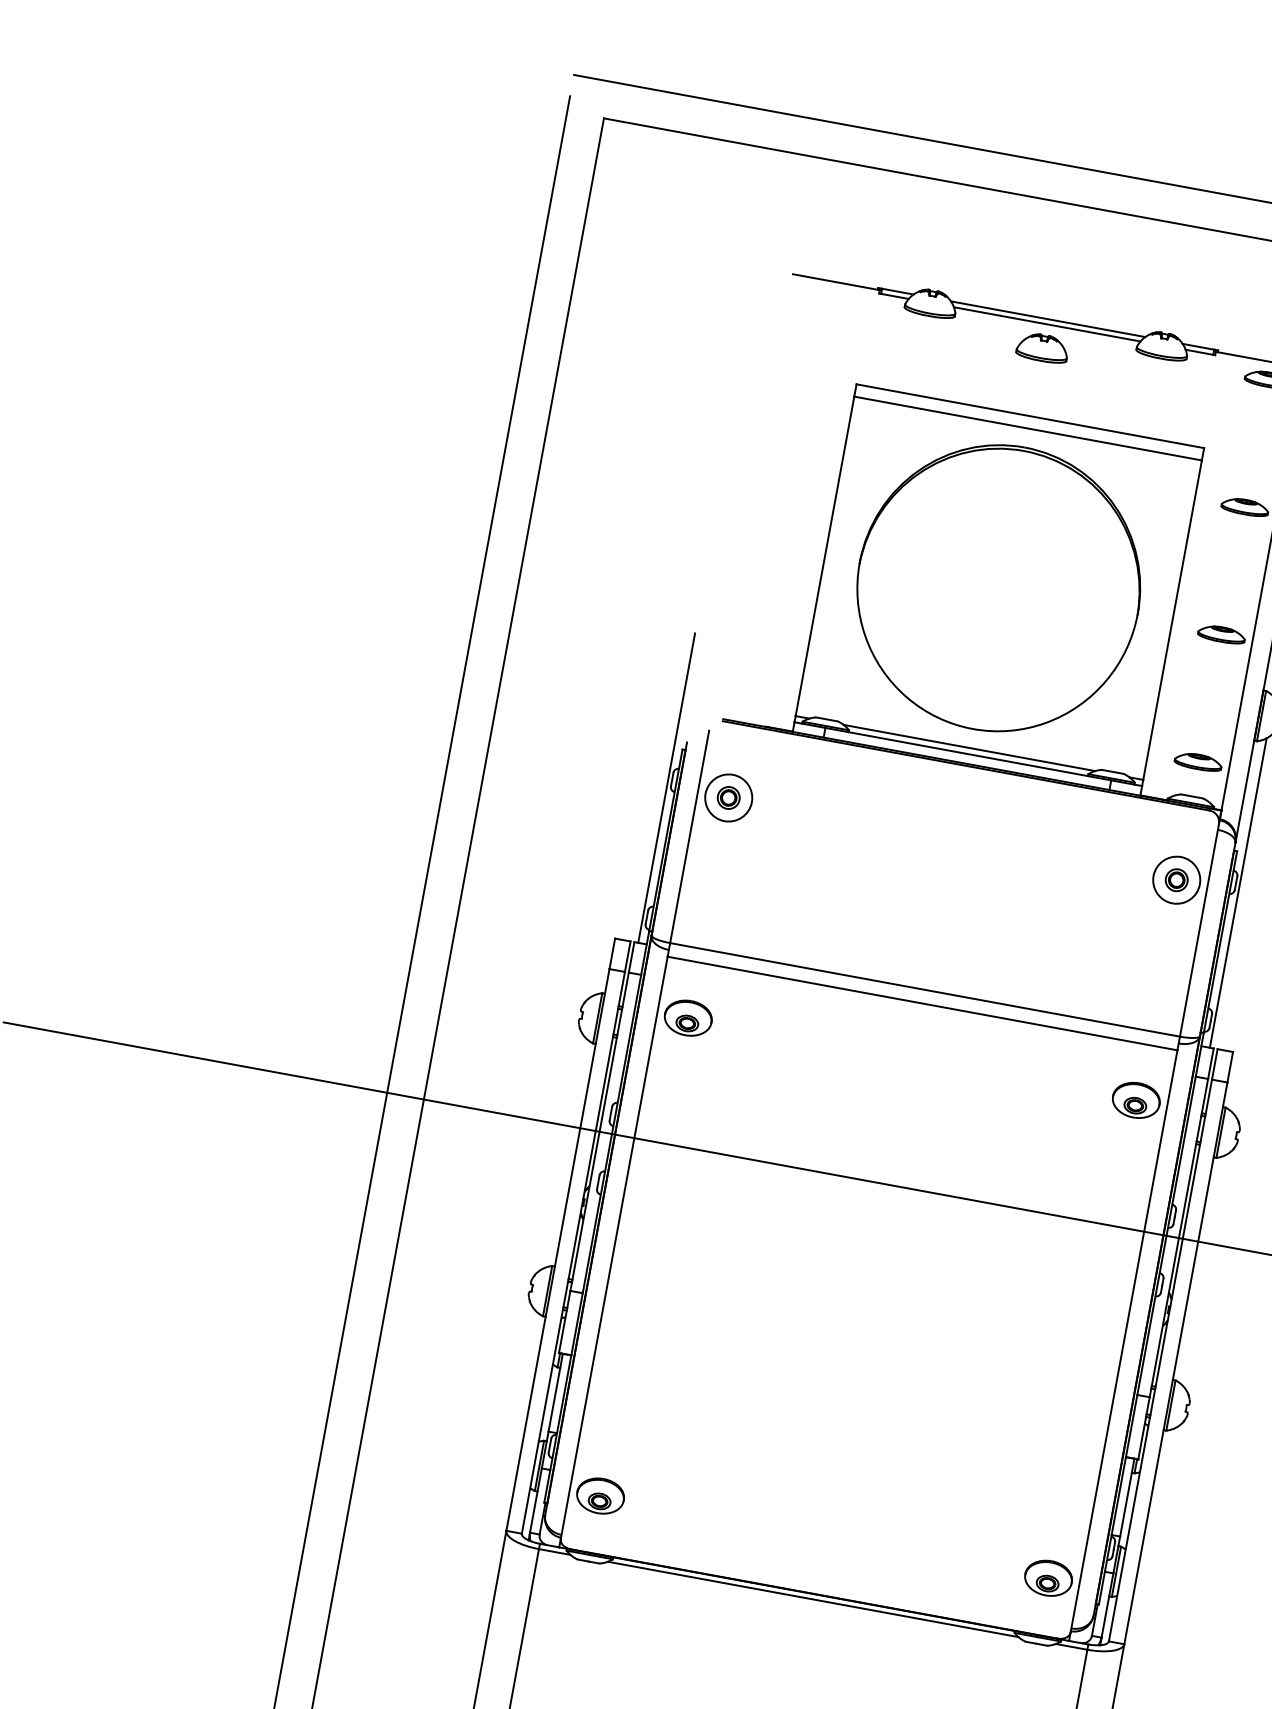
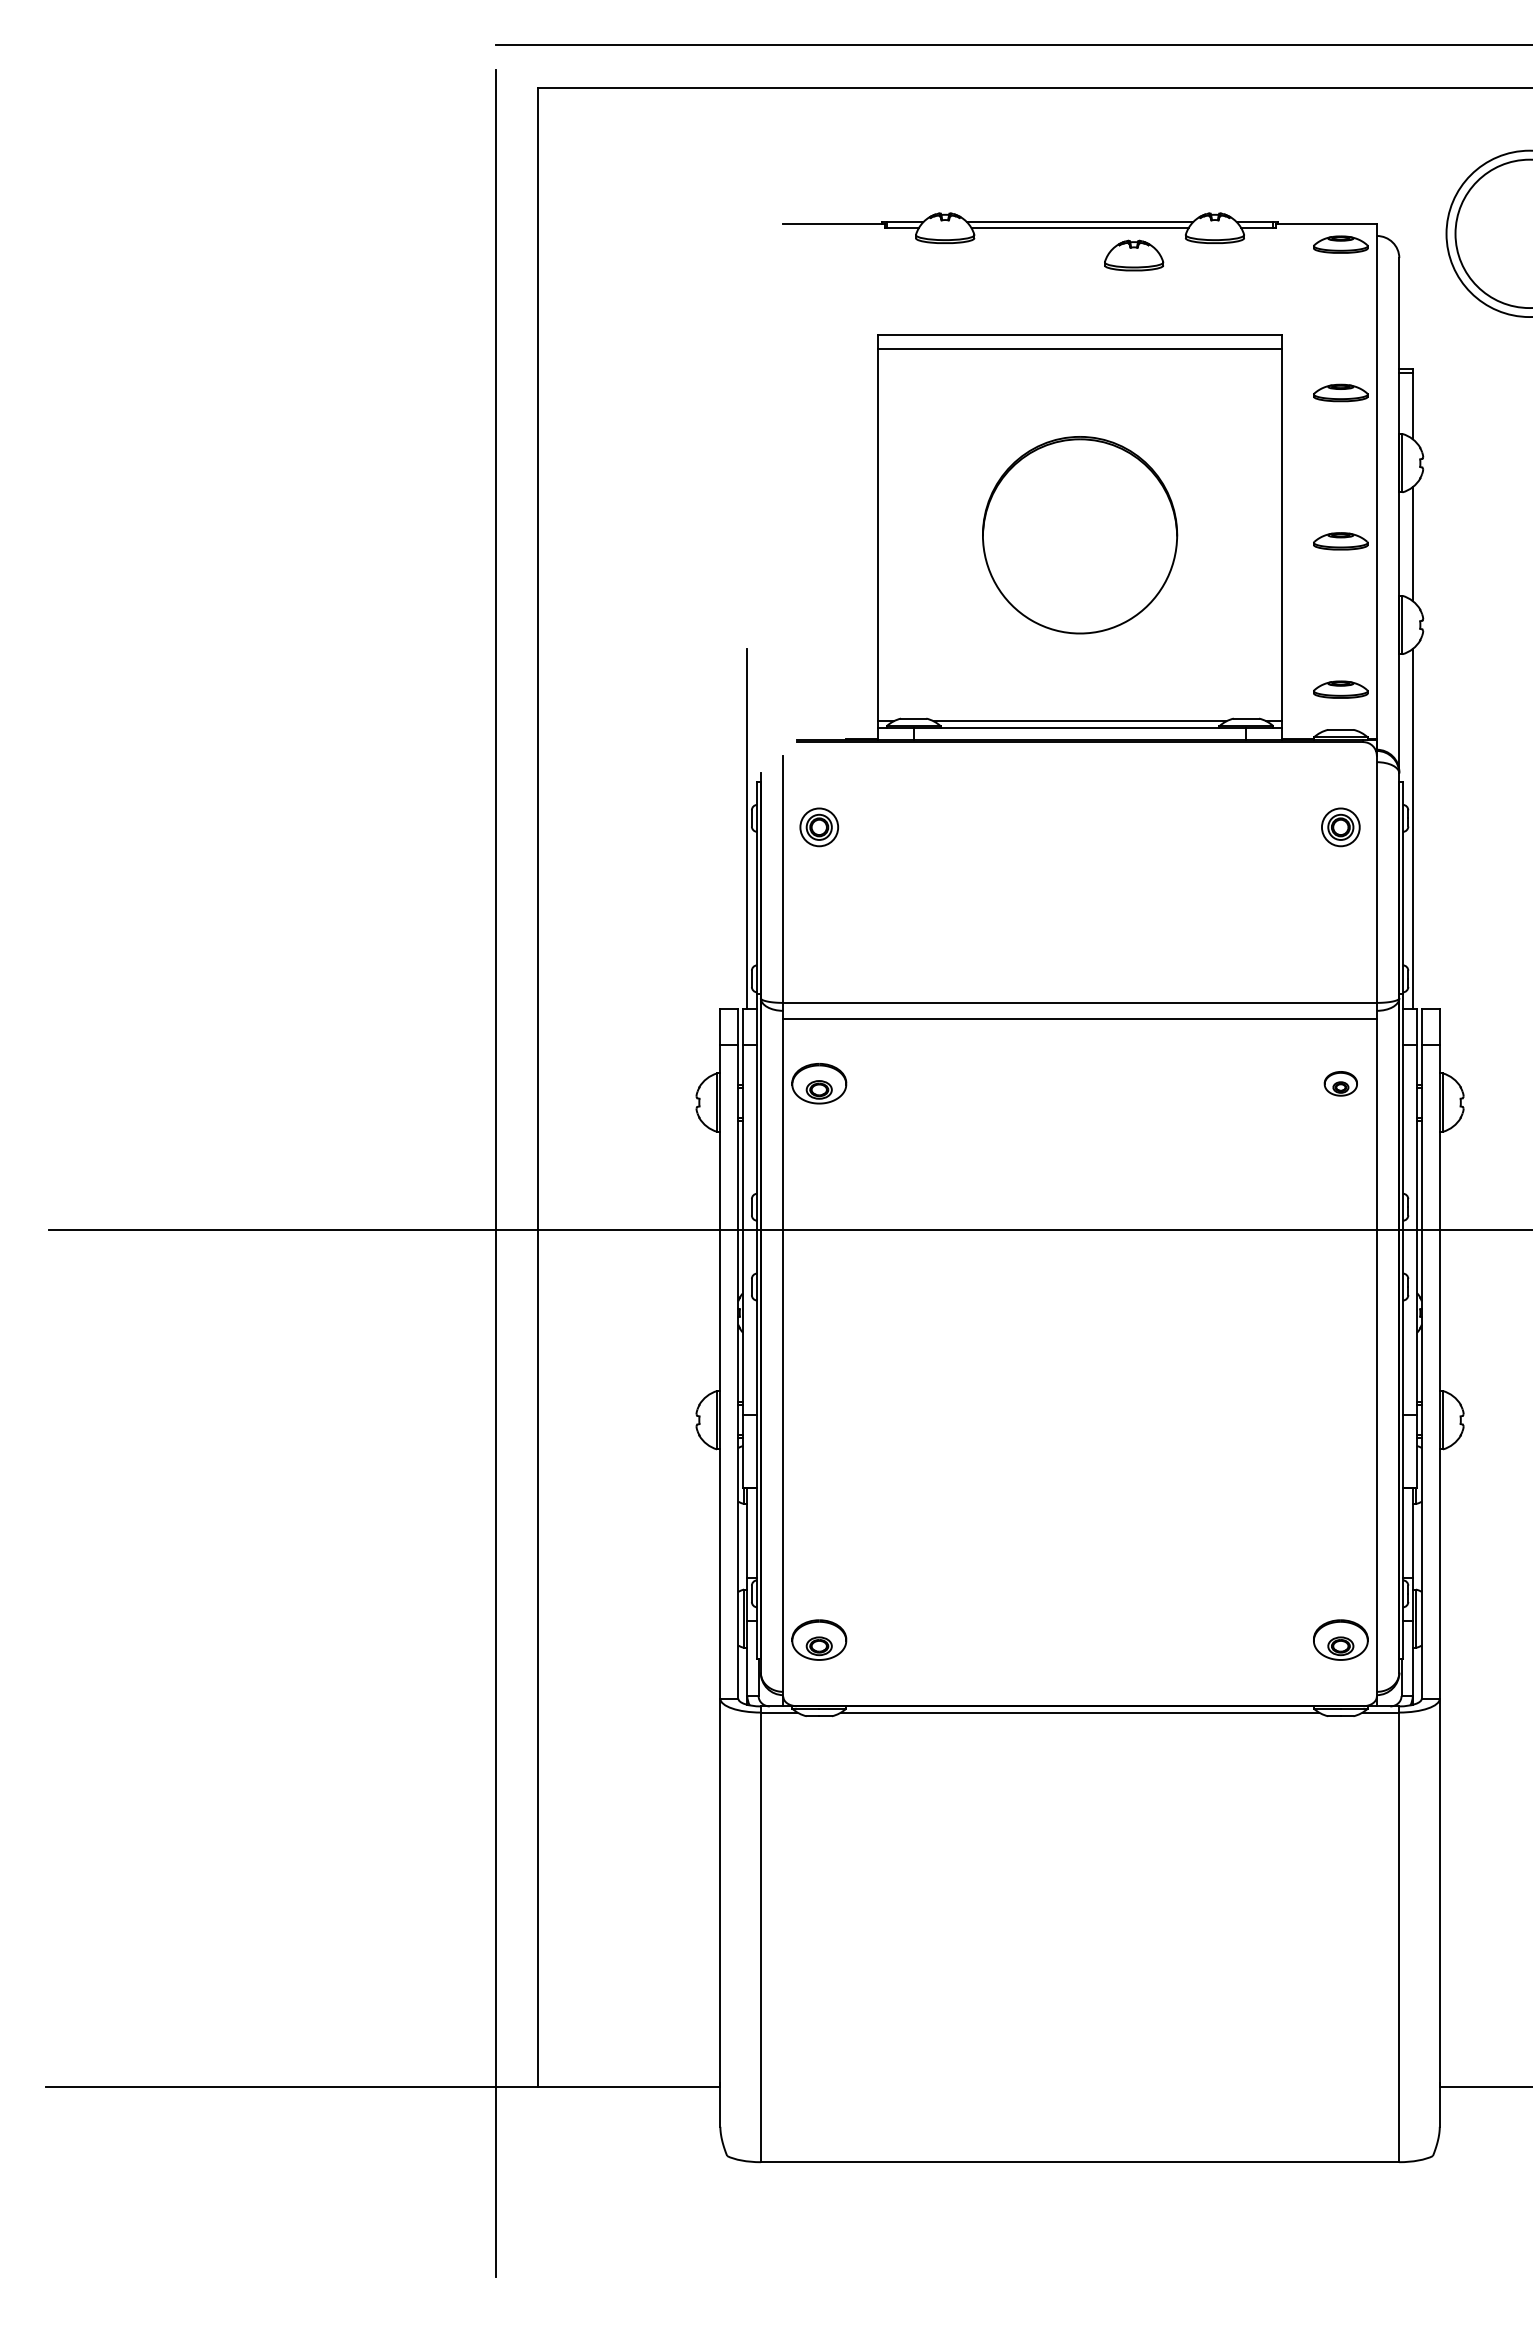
part: (1043, 347) -> (1134, 255), moved
part: (998, 587) -> (1079, 534), size x0.6
circle: (728, 798) -> (819, 827), size x0.7
circle: (1176, 880) -> (1340, 827), size x0.7
part: (1136, 1100) -> (1340, 1083), size x0.6

